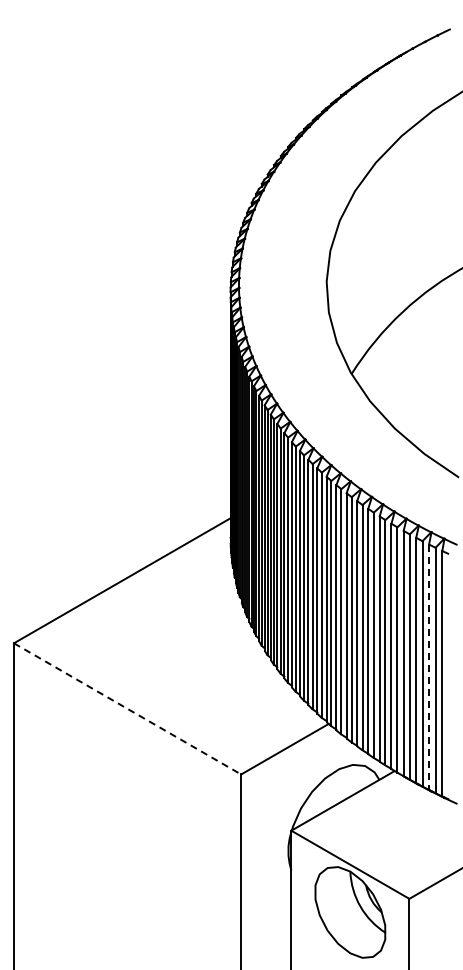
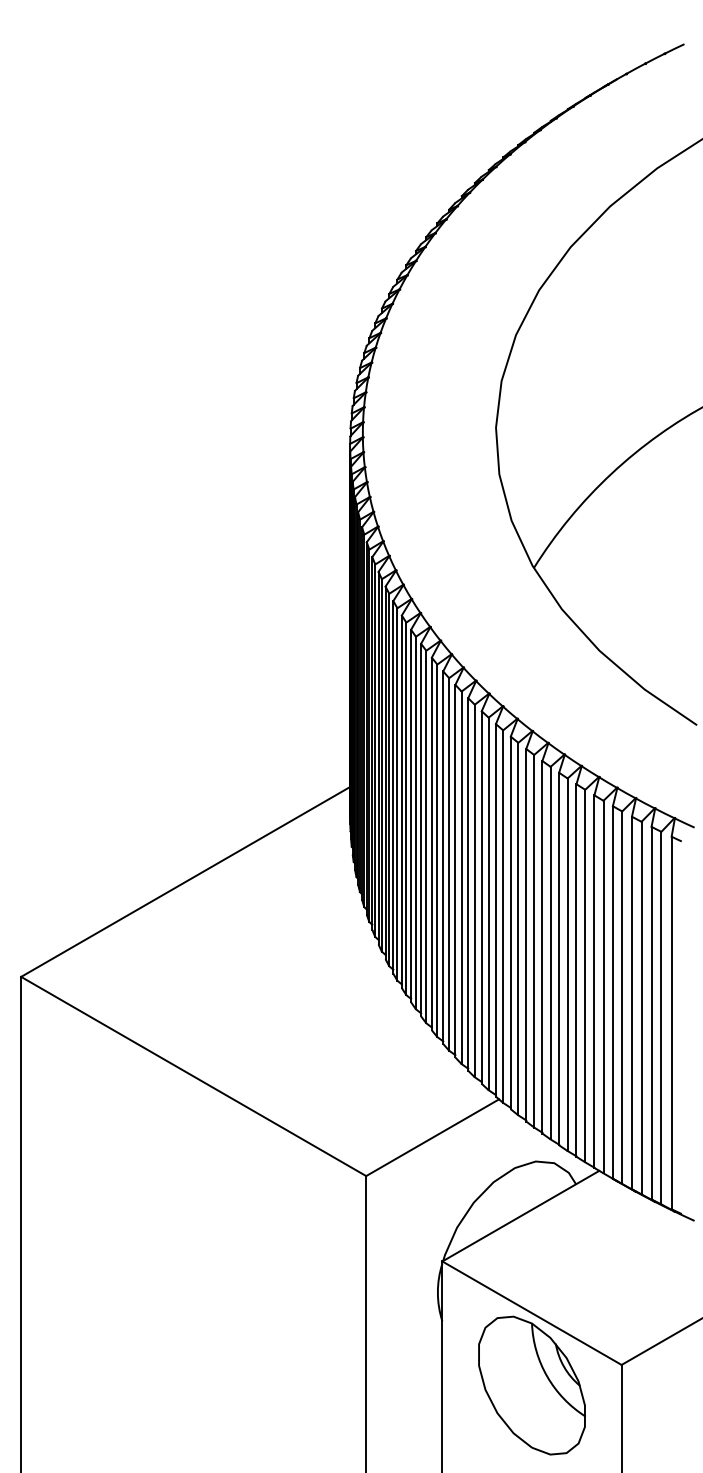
line: (429, 667) -> (652, 1013), dashed -> solid
line: (128, 709) -> (195, 1077), dashed -> solid

